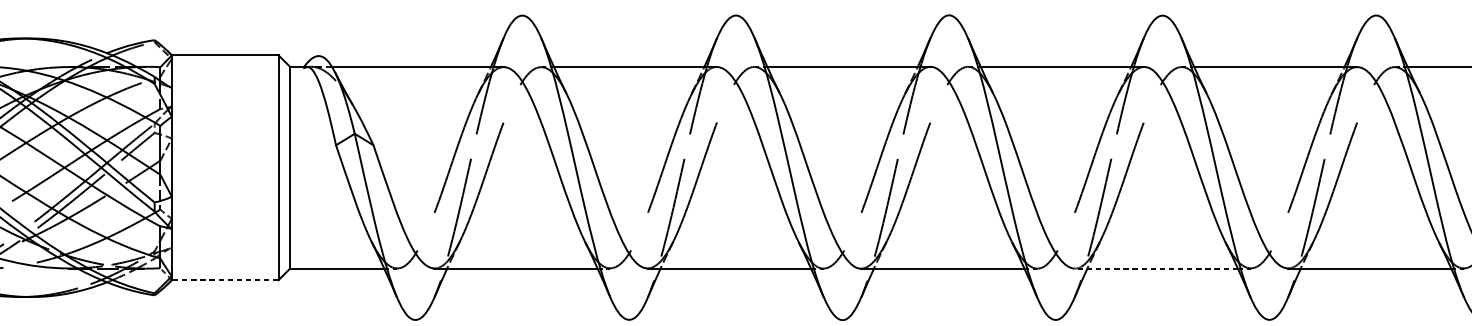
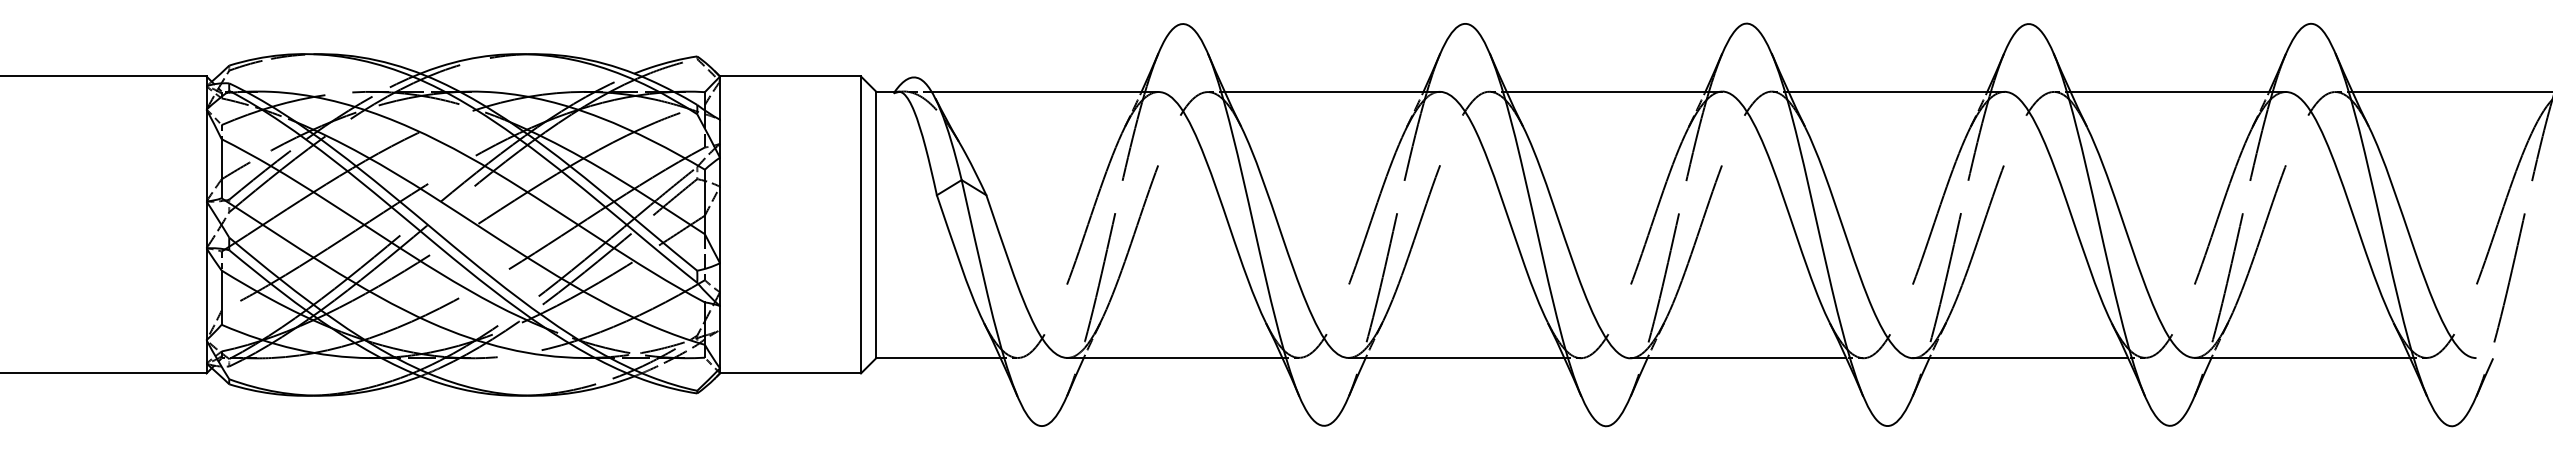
line: (1156, 268) -> (2020, 358), dashed -> solid
line: (225, 280) -> (790, 373), dashed -> solid

